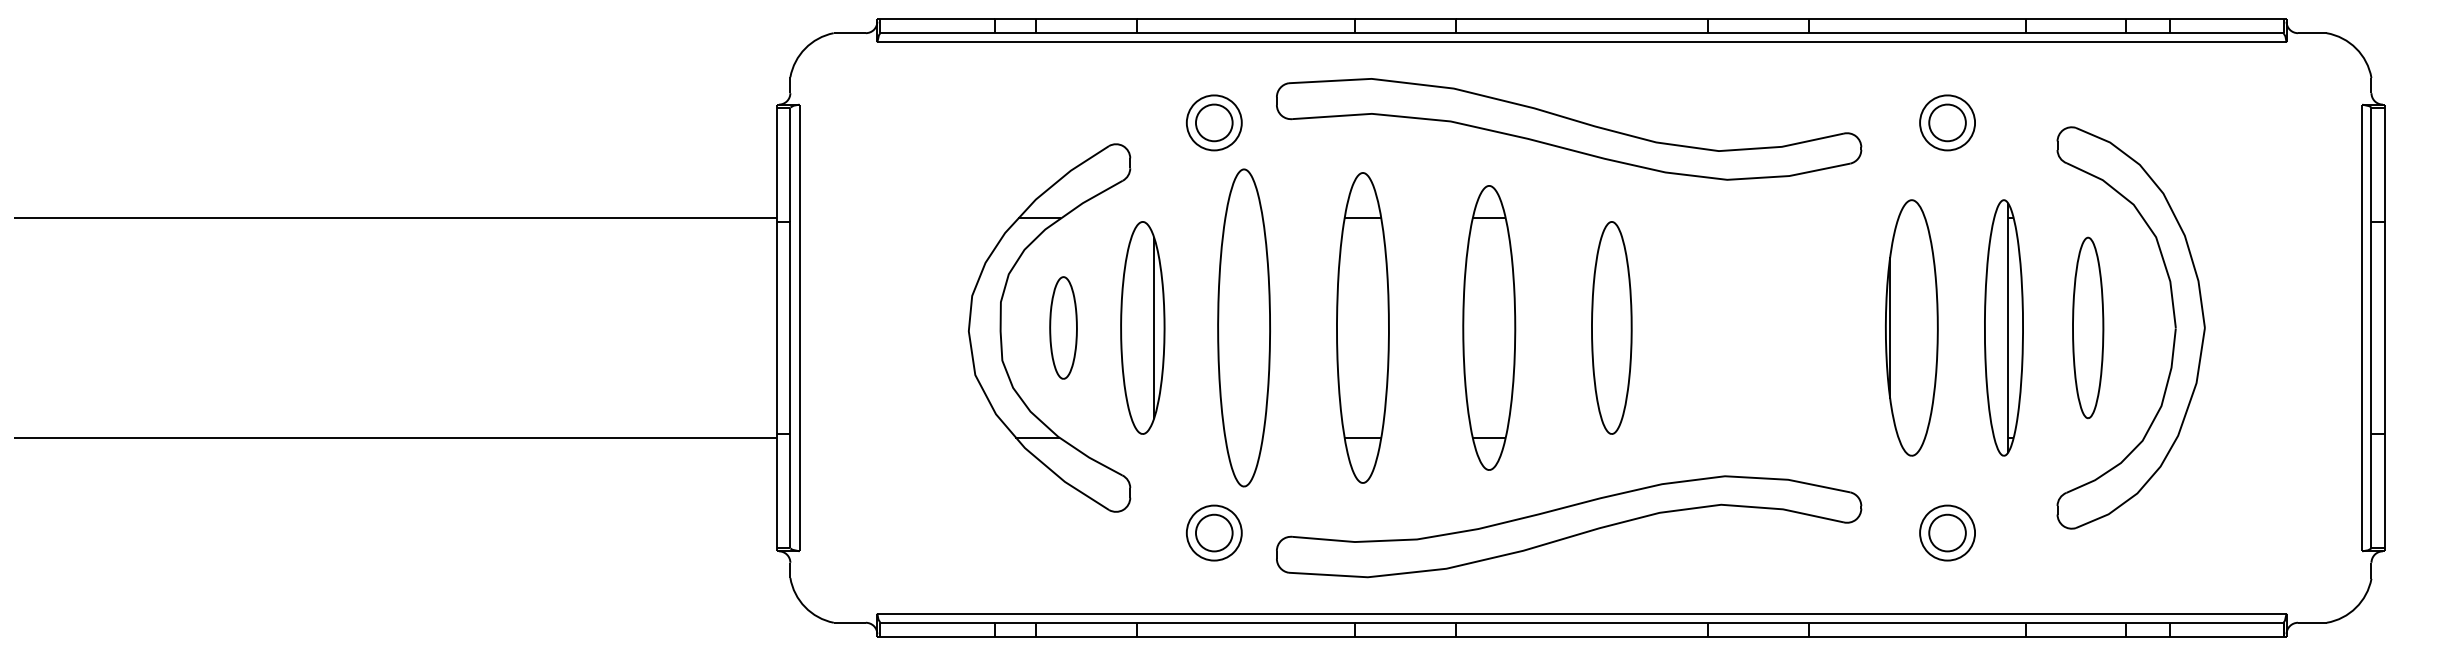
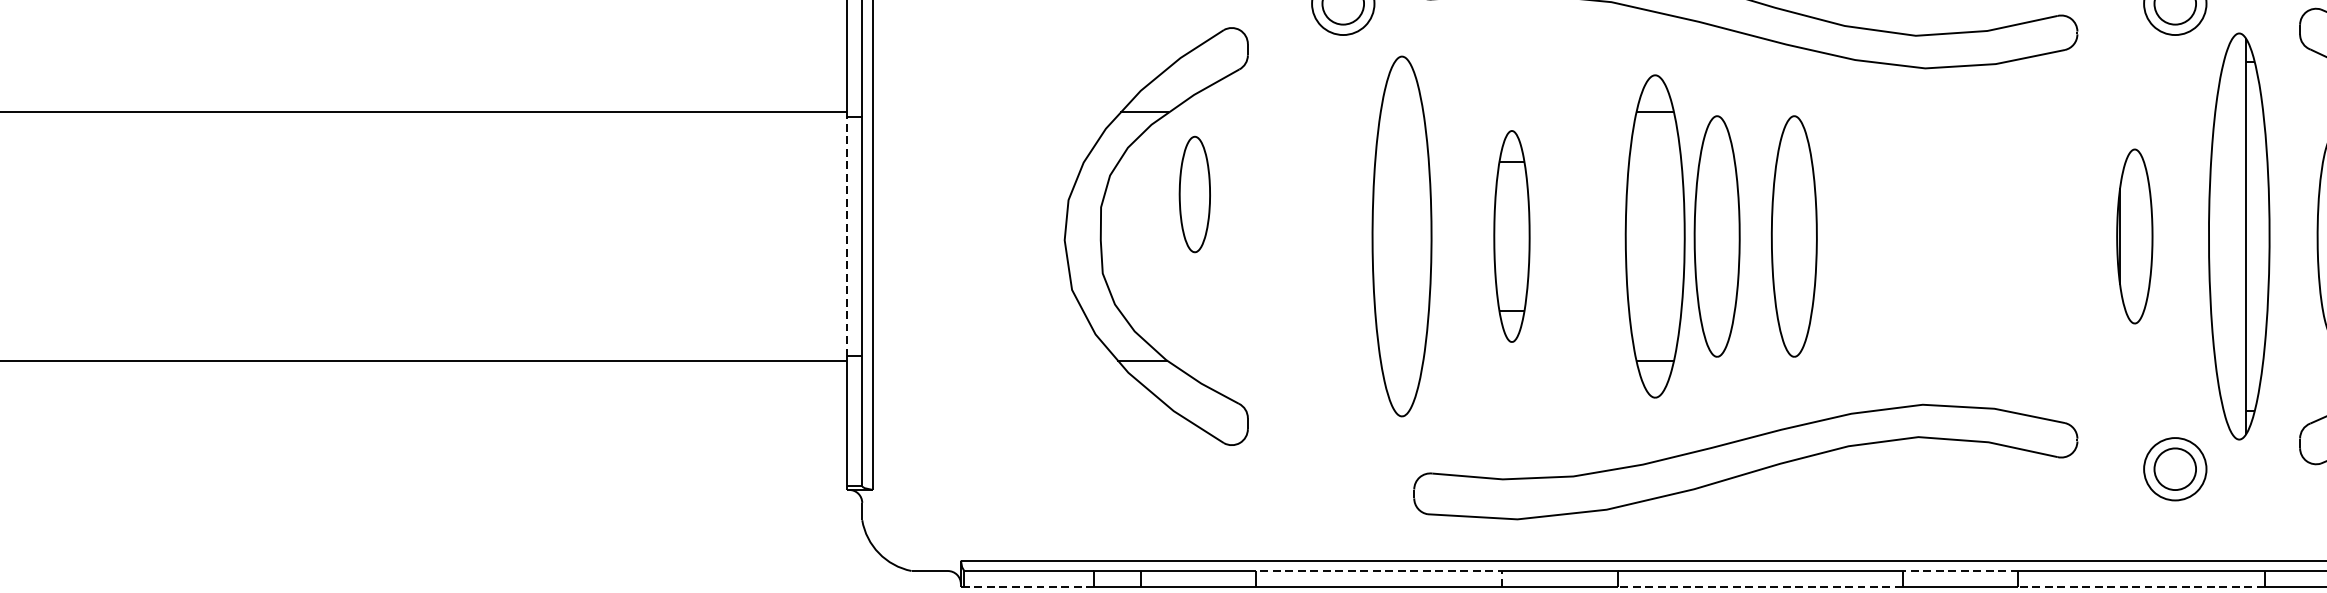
line: (776, 327) -> (846, 235), solid -> dashed
part: (1063, 327) -> (1194, 193), moved
part: (1142, 327) -> (1261, 235), removed
part: (1243, 327) -> (1401, 235), moved
part: (1362, 327) -> (1511, 235), size x0.6
part: (1543, 327) -> (1716, 235), added
part: (1911, 327) -> (2134, 235), size x0.6
part: (2003, 327) -> (2238, 235), size x1.4
part: (1213, 532) -> (1342, 468), removed
line: (1252, 622) -> (1386, 570), solid -> dashed
line: (1758, 622) -> (1960, 570), solid -> dashed
line: (937, 636) -> (1029, 586), solid -> dashed
line: (1581, 636) -> (1759, 586), solid -> dashed
line: (1917, 636) -> (2141, 586), solid -> dashed

